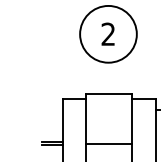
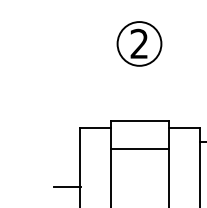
circle: (108, 33) -> (139, 43), size x0.6
line: (51, 142) -> (66, 182), removed
line: (108, 143) -> (139, 148), moved

